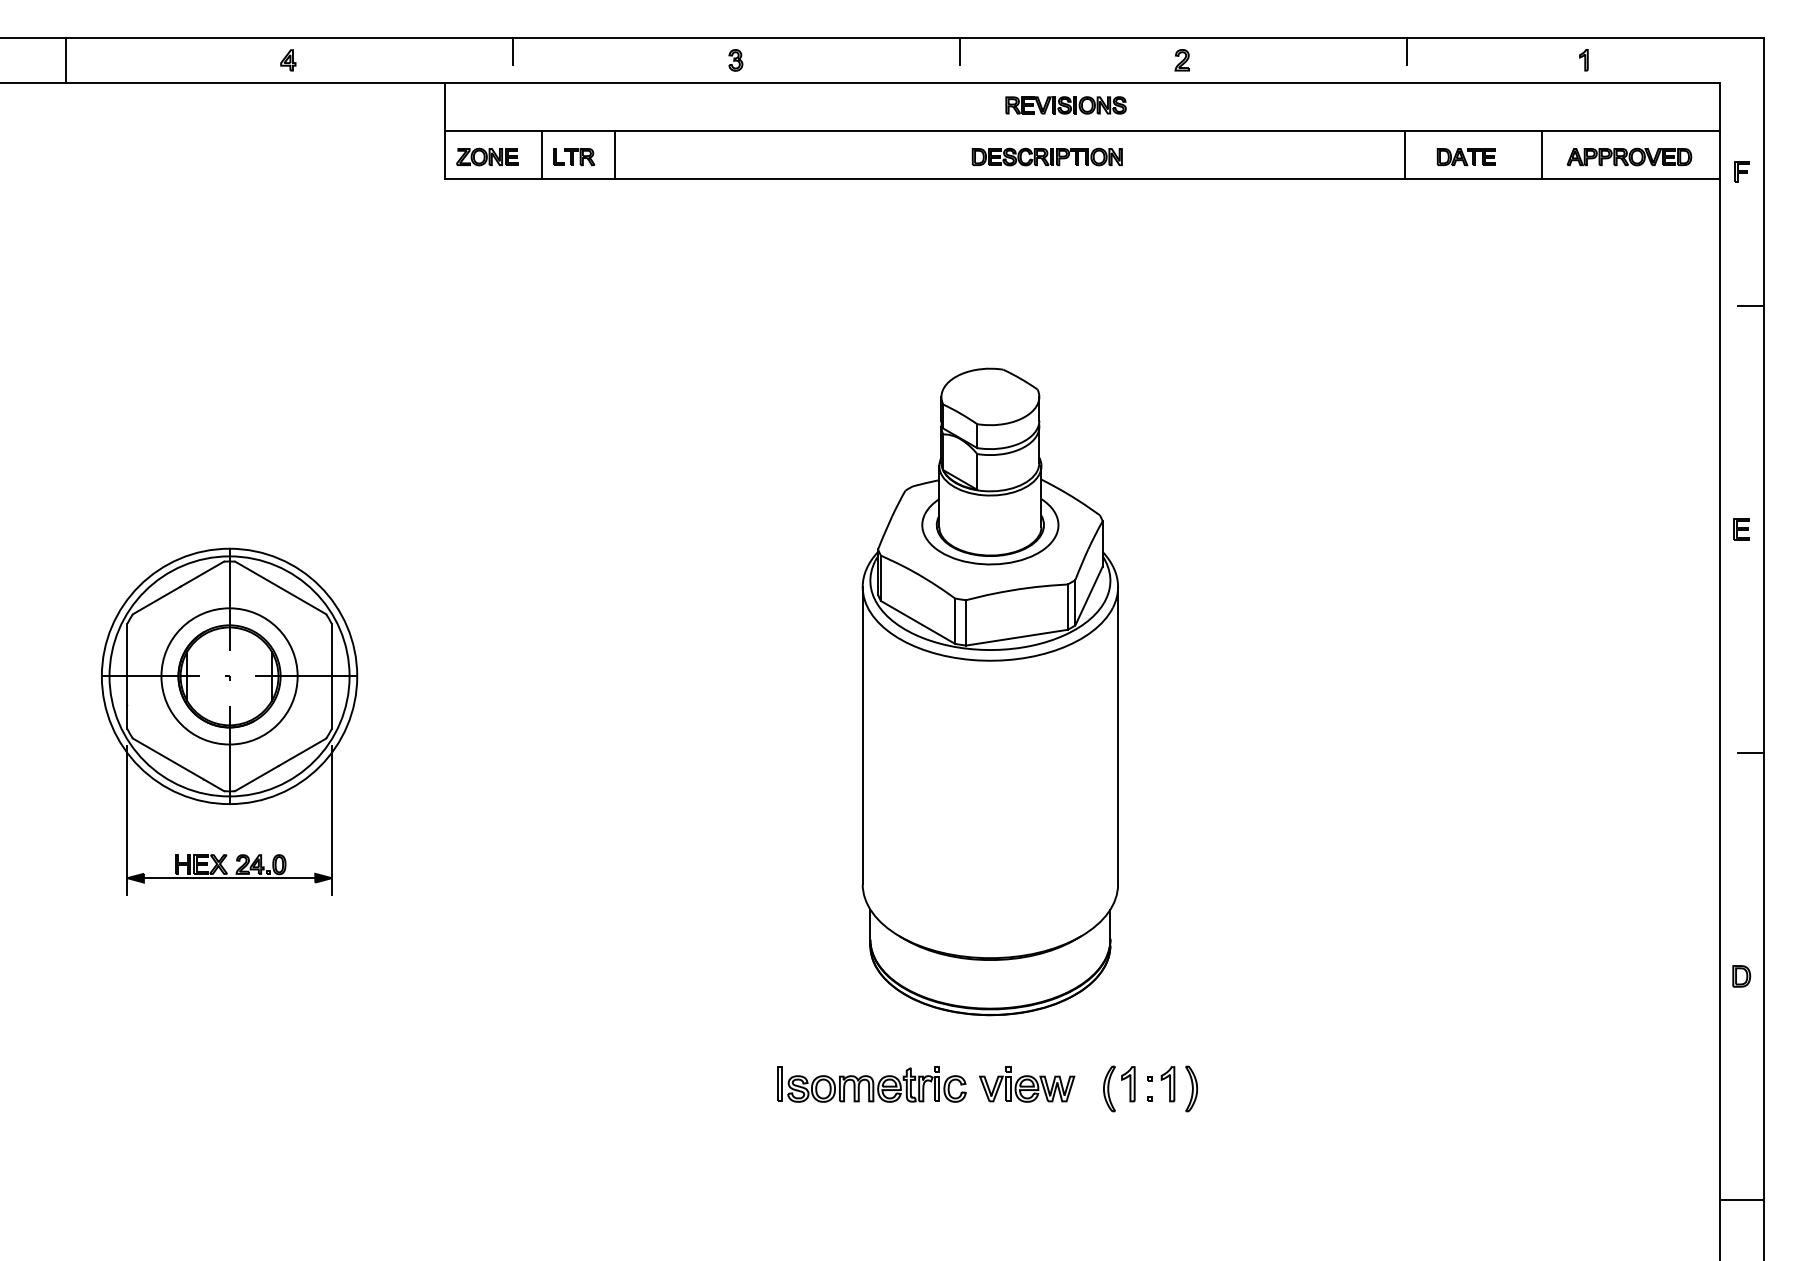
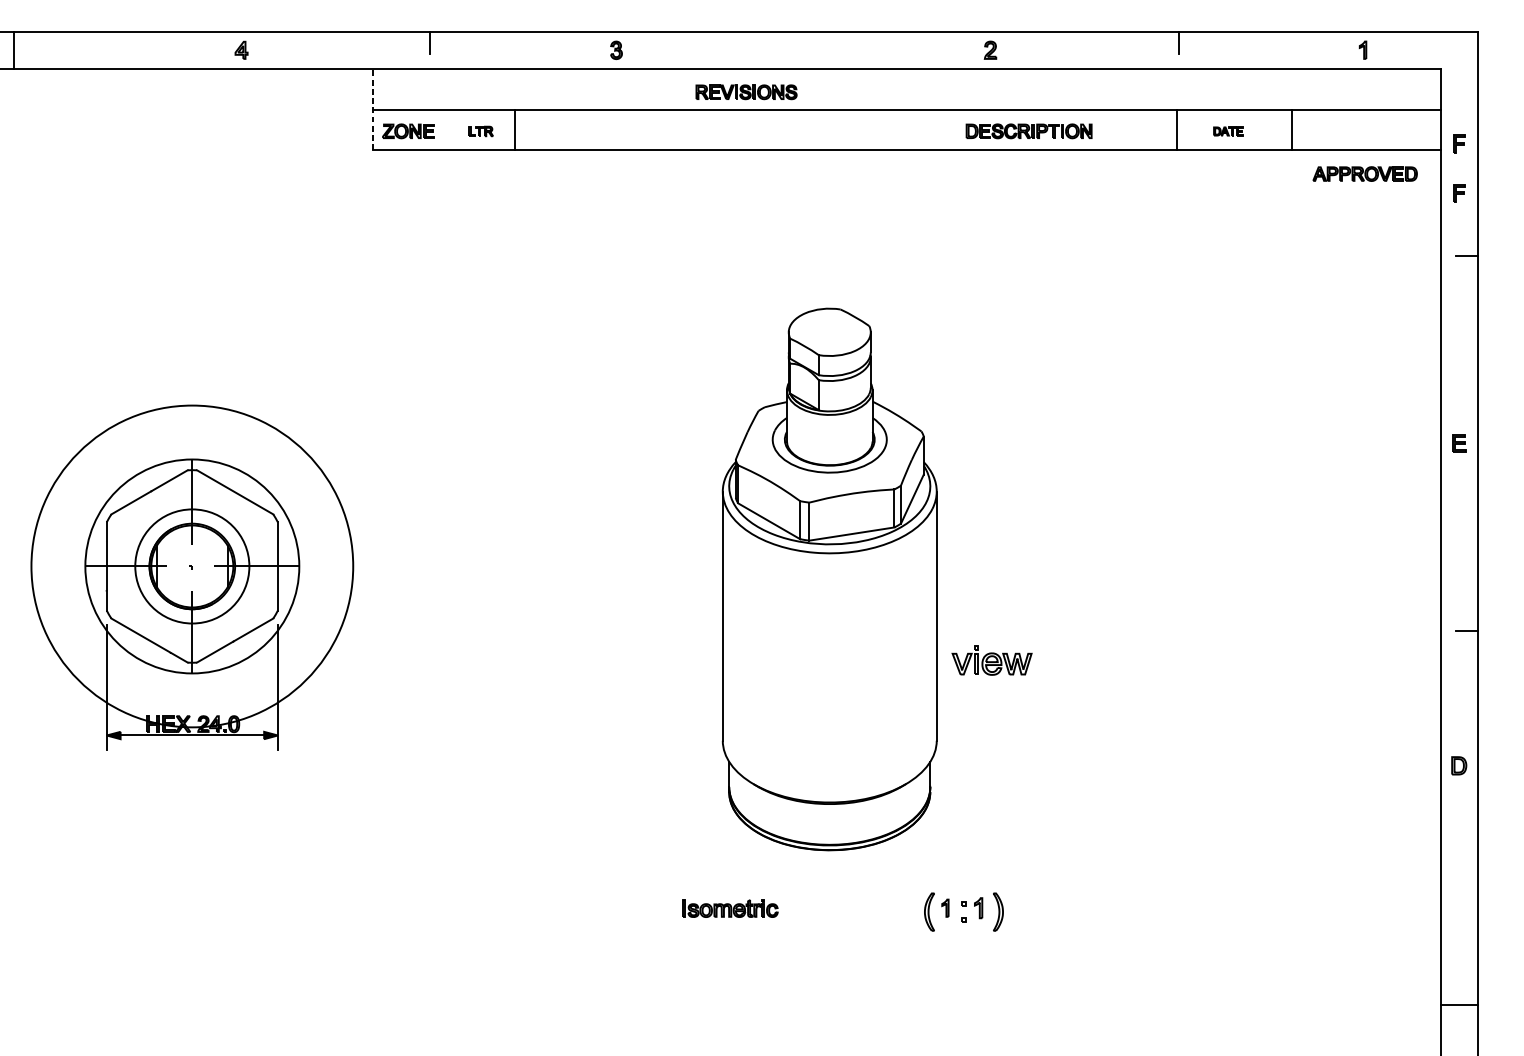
line: (960, 50) -> (804, 42), removed
line: (66, 59) -> (14, 49), moved
part: (1583, 60) -> (1362, 50), moved
part: (1065, 105) -> (746, 92), moved
line: (445, 130) -> (373, 109), solid -> dashed
line: (542, 155) -> (454, 130), removed
part: (1046, 156) -> (1028, 130), moved
part: (1629, 156) -> (1365, 173), moved
part: (574, 157) -> (481, 131), size x0.7
part: (1465, 157) -> (1227, 131), size x0.6
part: (1741, 230) -> (1459, 192), added
circle: (229, 676) -> (192, 566), size x1.6
part: (1741, 976) -> (1459, 765), moved
part: (871, 1084) -> (730, 908), size x0.6
part: (1027, 1084) -> (992, 660), moved
part: (1128, 1084) -> (945, 908), size x0.6
part: (1167, 1084) -> (978, 908), size x0.7

